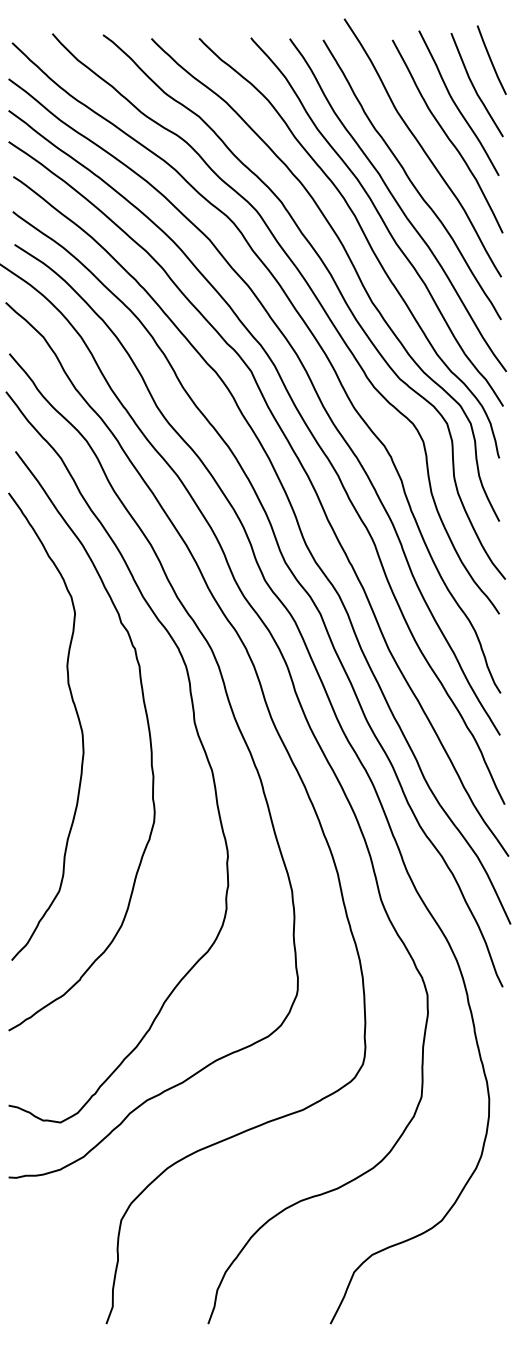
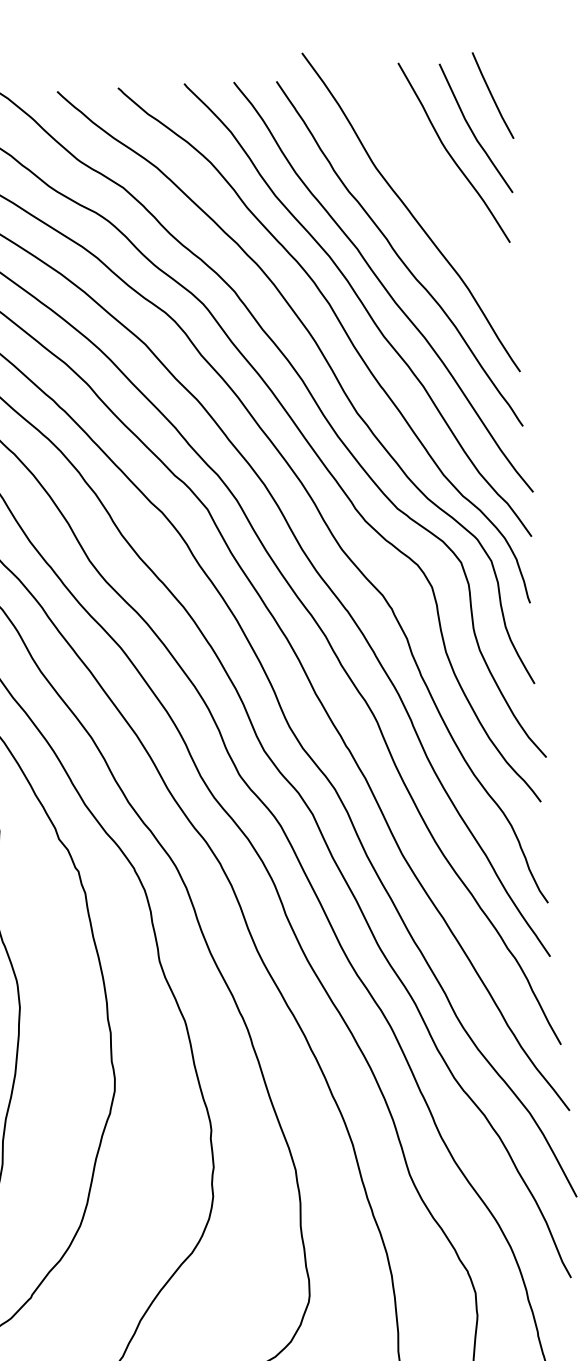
curve: (447, 136) -> (441, 196), removed

